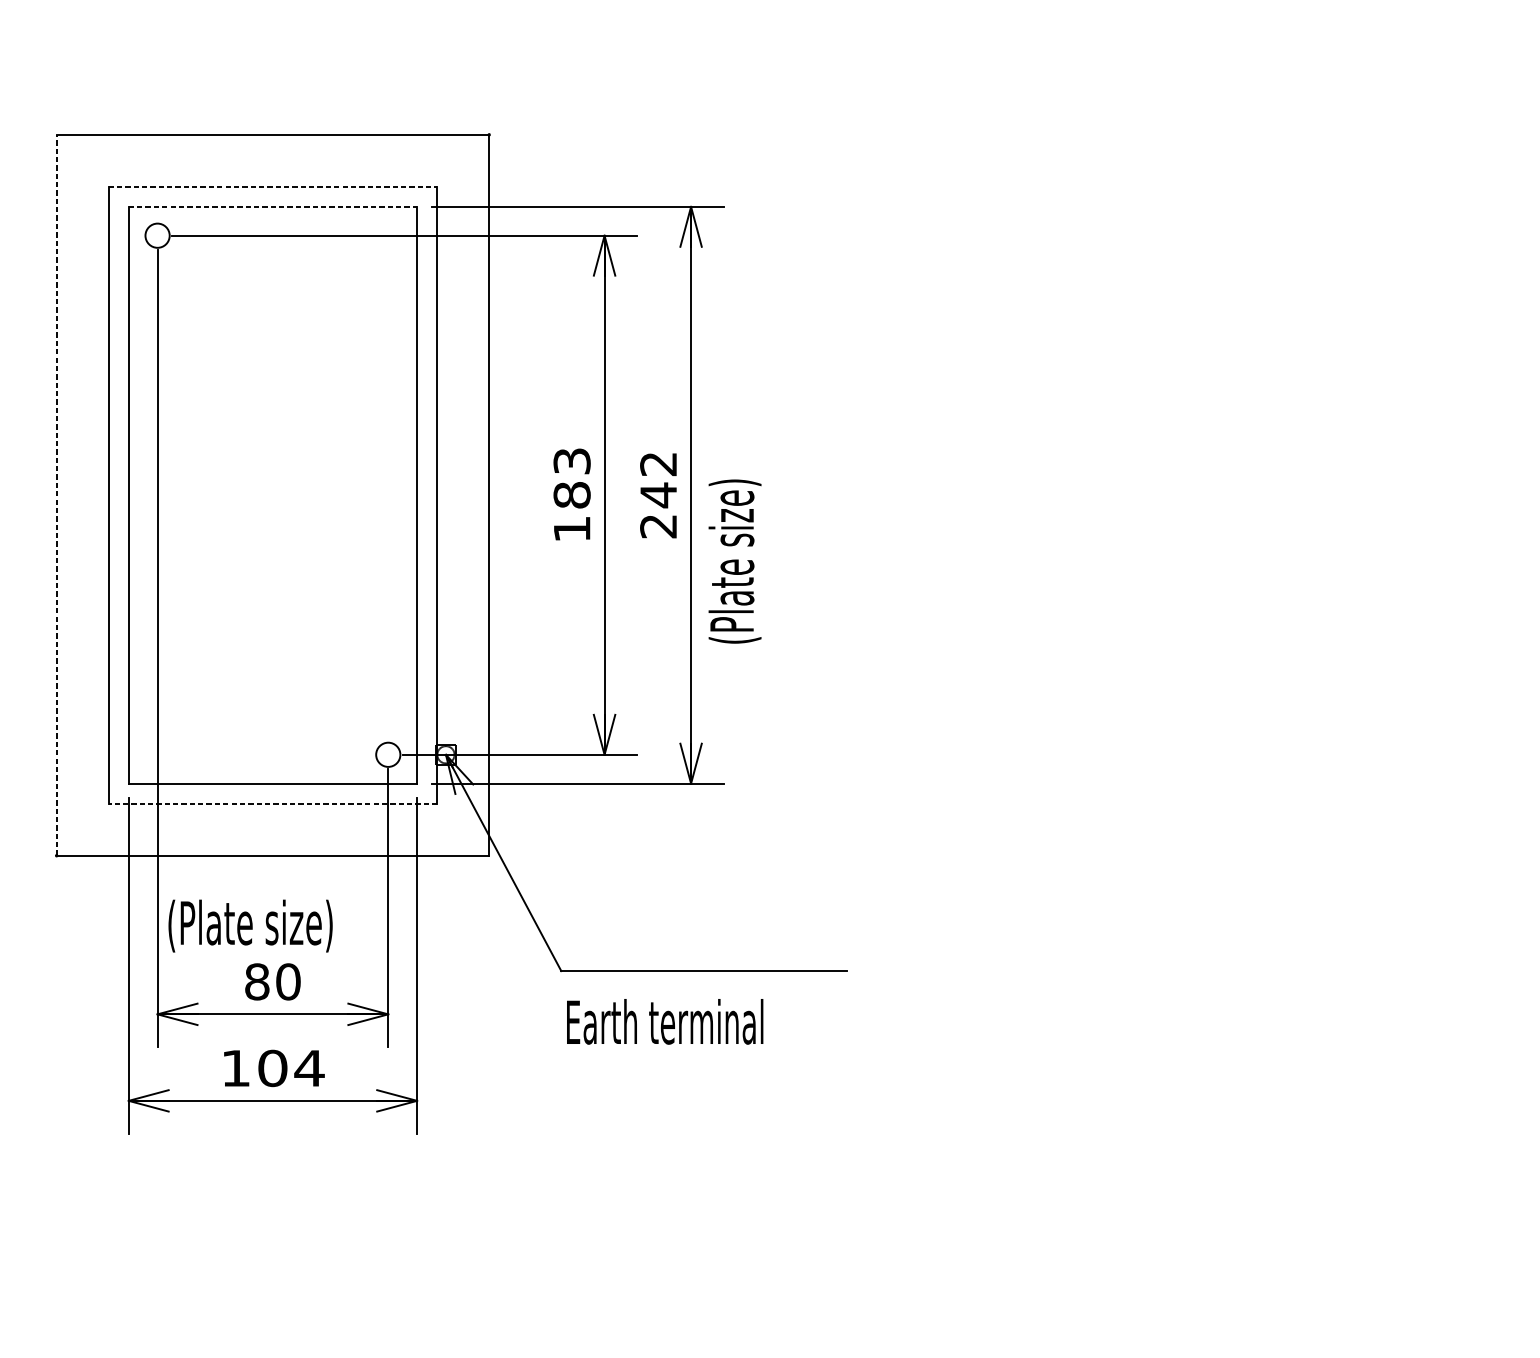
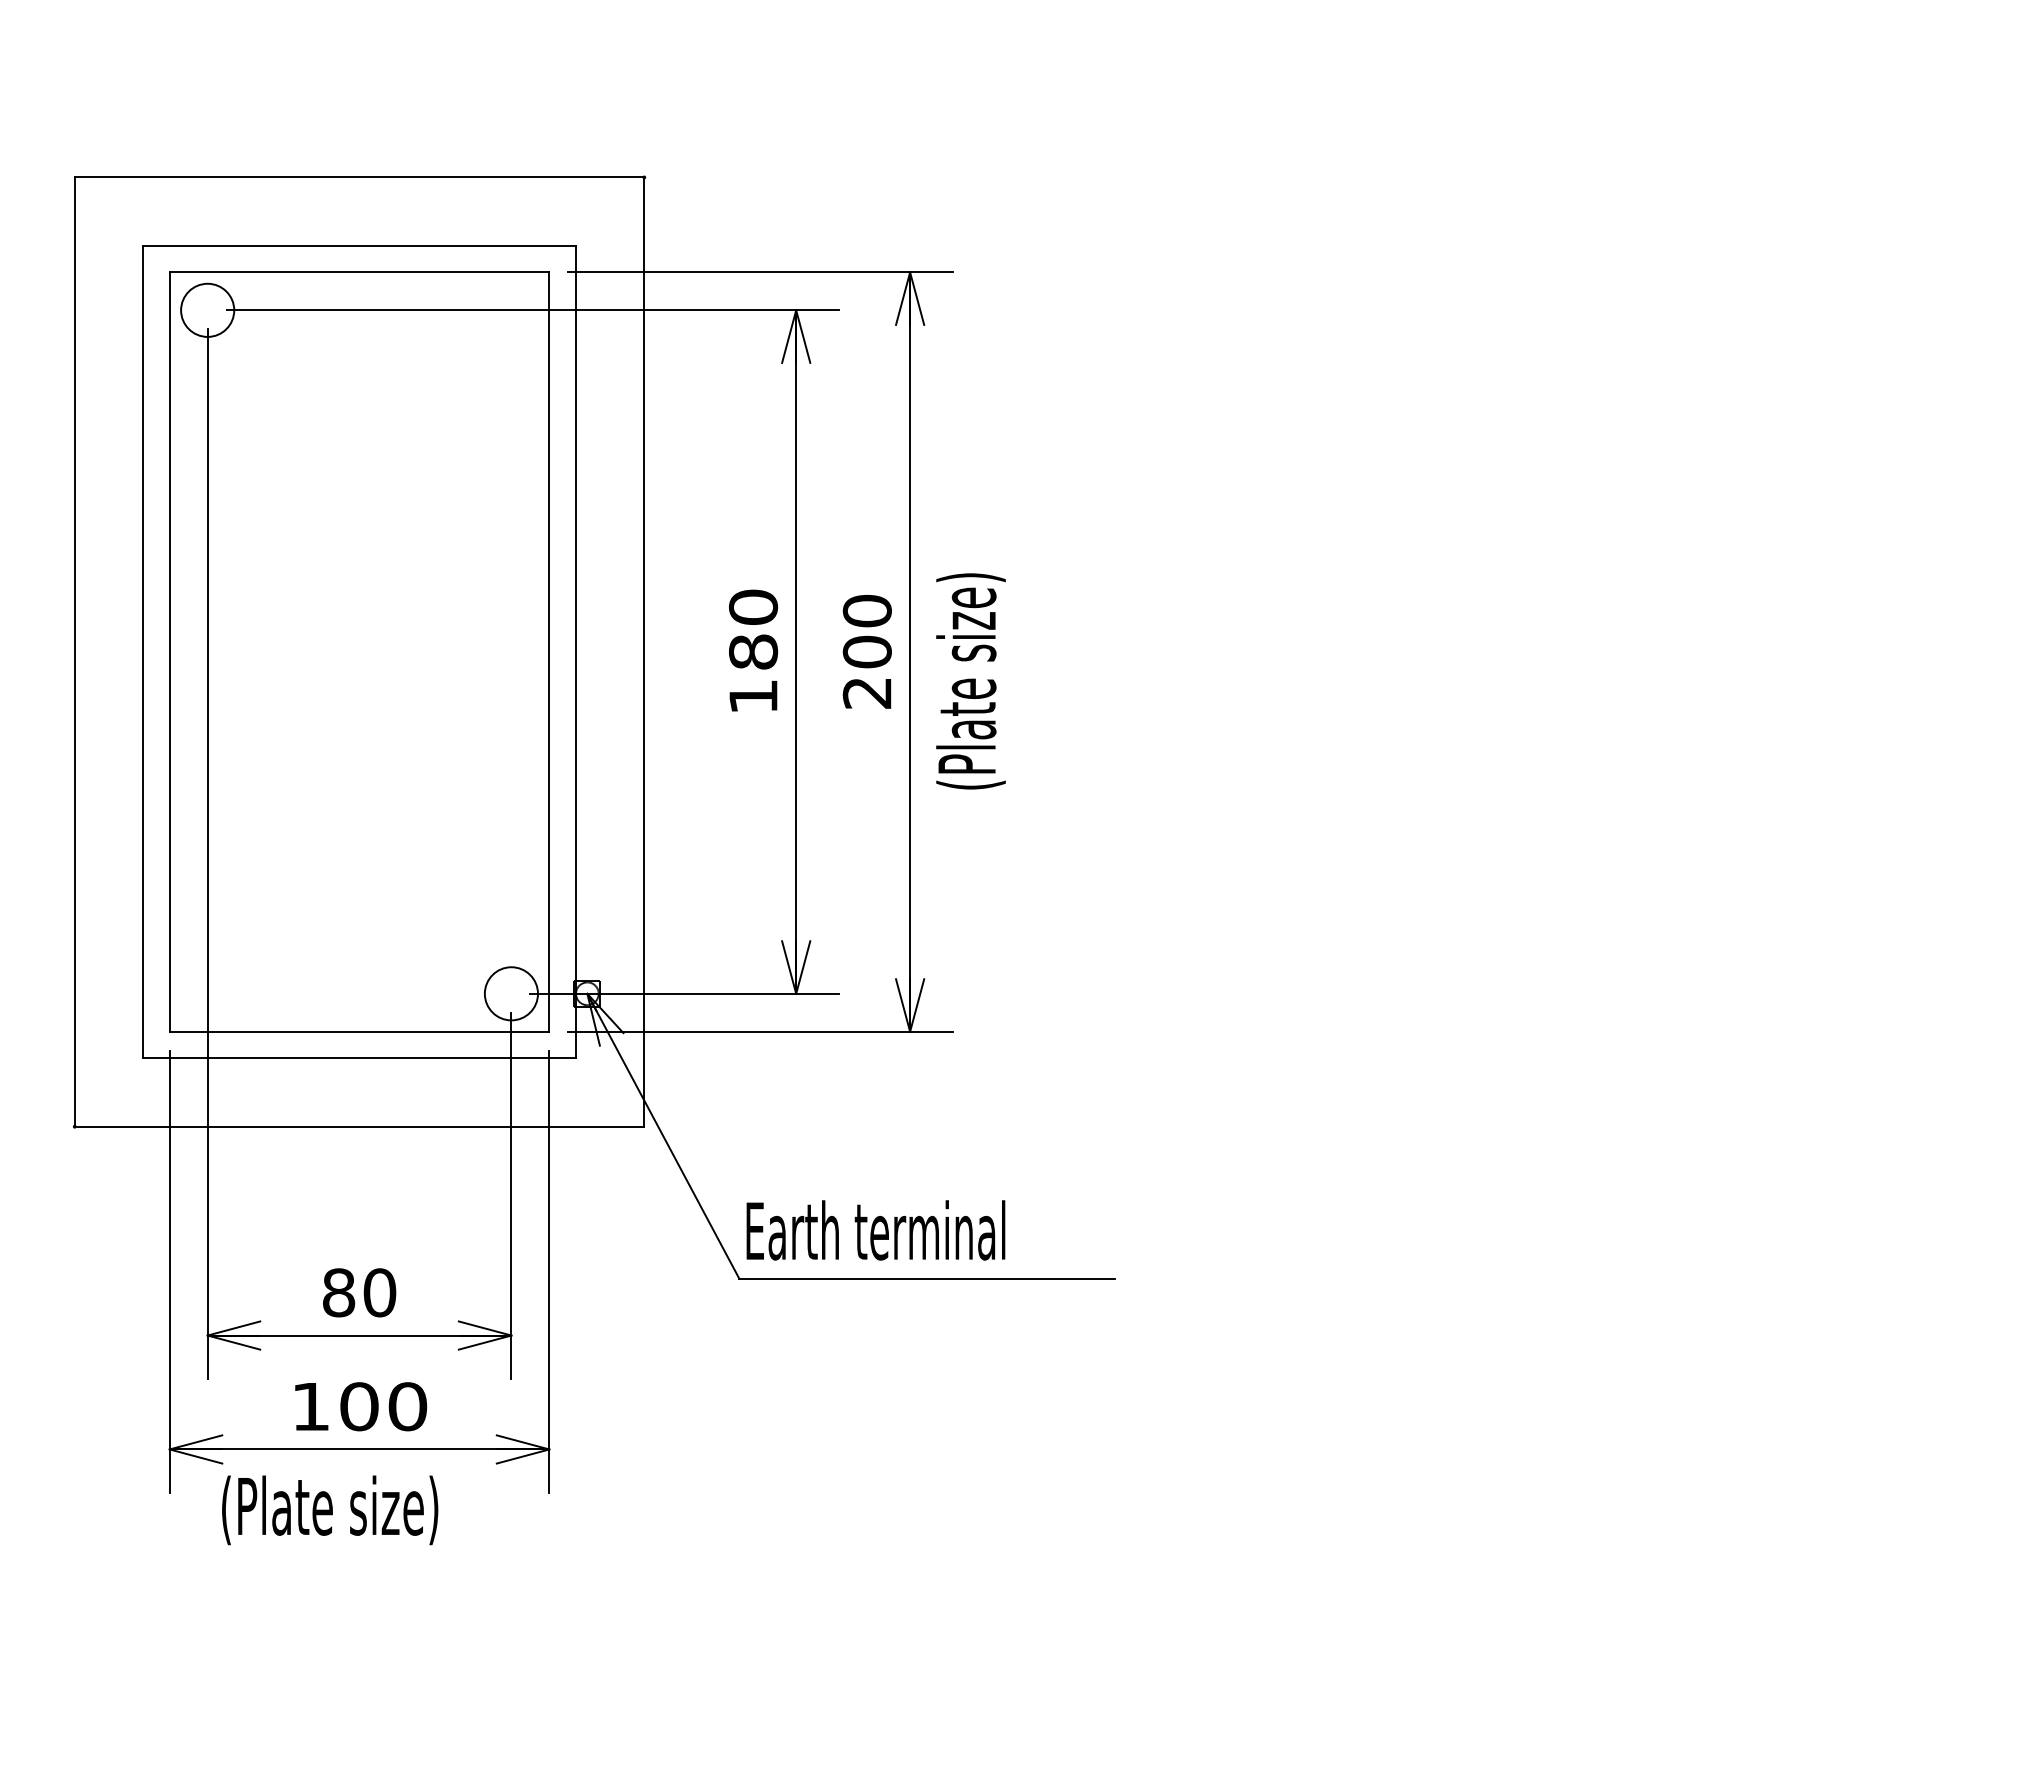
line: (273, 186) -> (360, 245), dashed -> solid
line: (272, 206) -> (359, 272), dashed -> solid
circle: (157, 235) -> (207, 309), size x1.67
text: (572, 460) -> (753, 606), 183 -> 180
text: (657, 479) -> (866, 631), 242 -> 200
line: (56, 495) -> (74, 652), dashed -> solid
text: (734, 561) -> (970, 681), moved
circle: (388, 754) -> (511, 993), size x1.67
line: (272, 803) -> (359, 1058), dashed -> solid
text: (250, 926) -> (330, 1510), moved
text: (664, 1021) -> (875, 1230), moved
text: (309, 1068) -> (407, 1406), 104 -> 100

